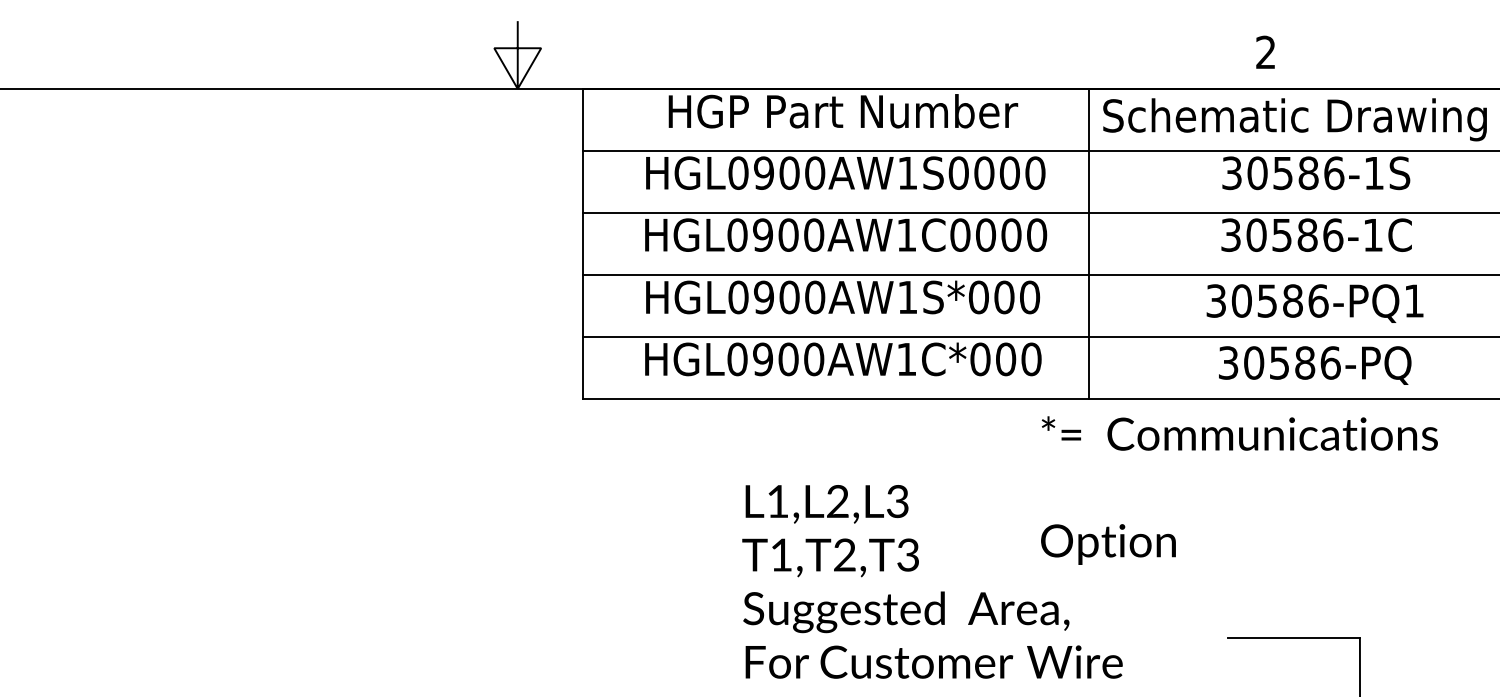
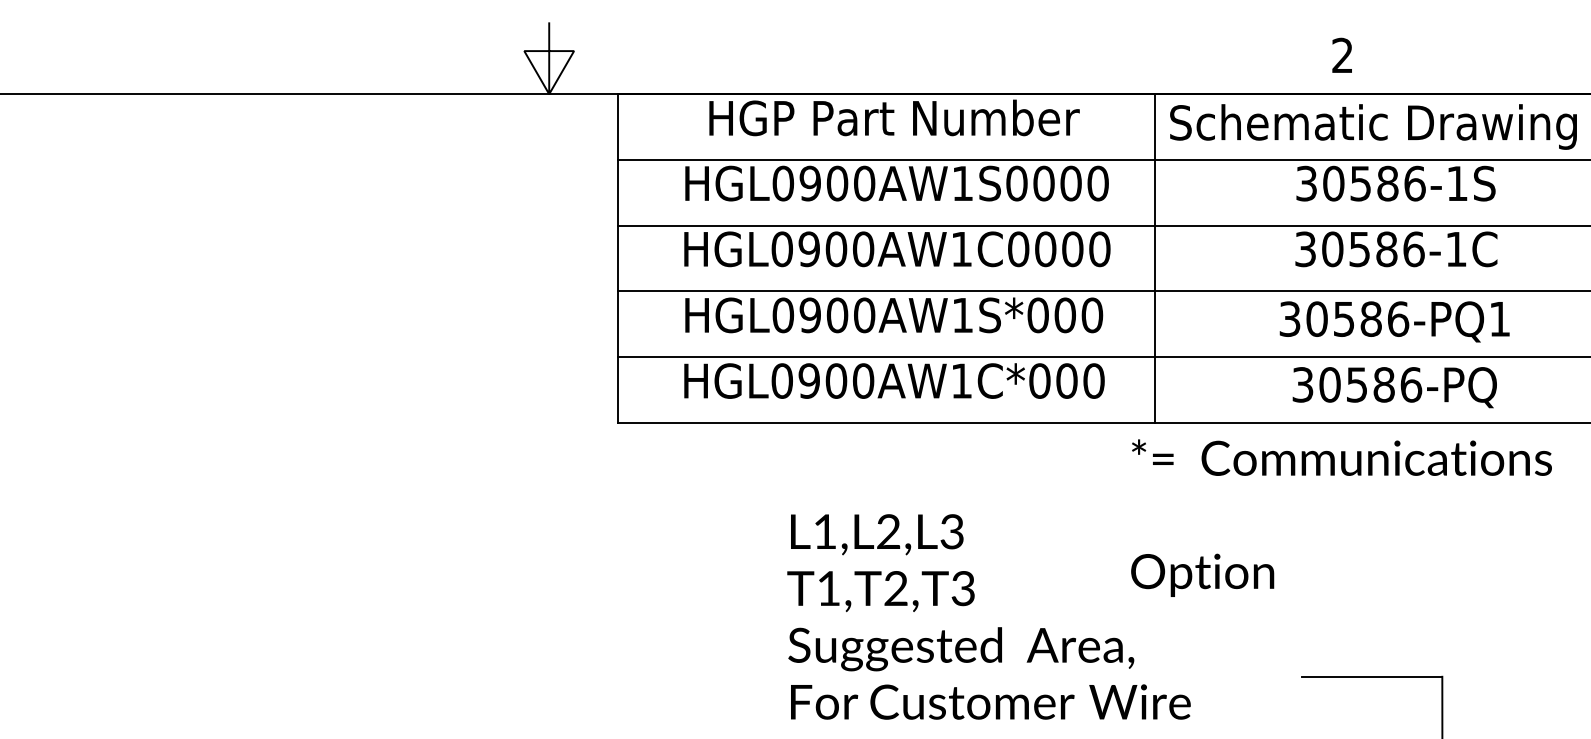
text: (1239, 489) -> (1341, 517), moved

